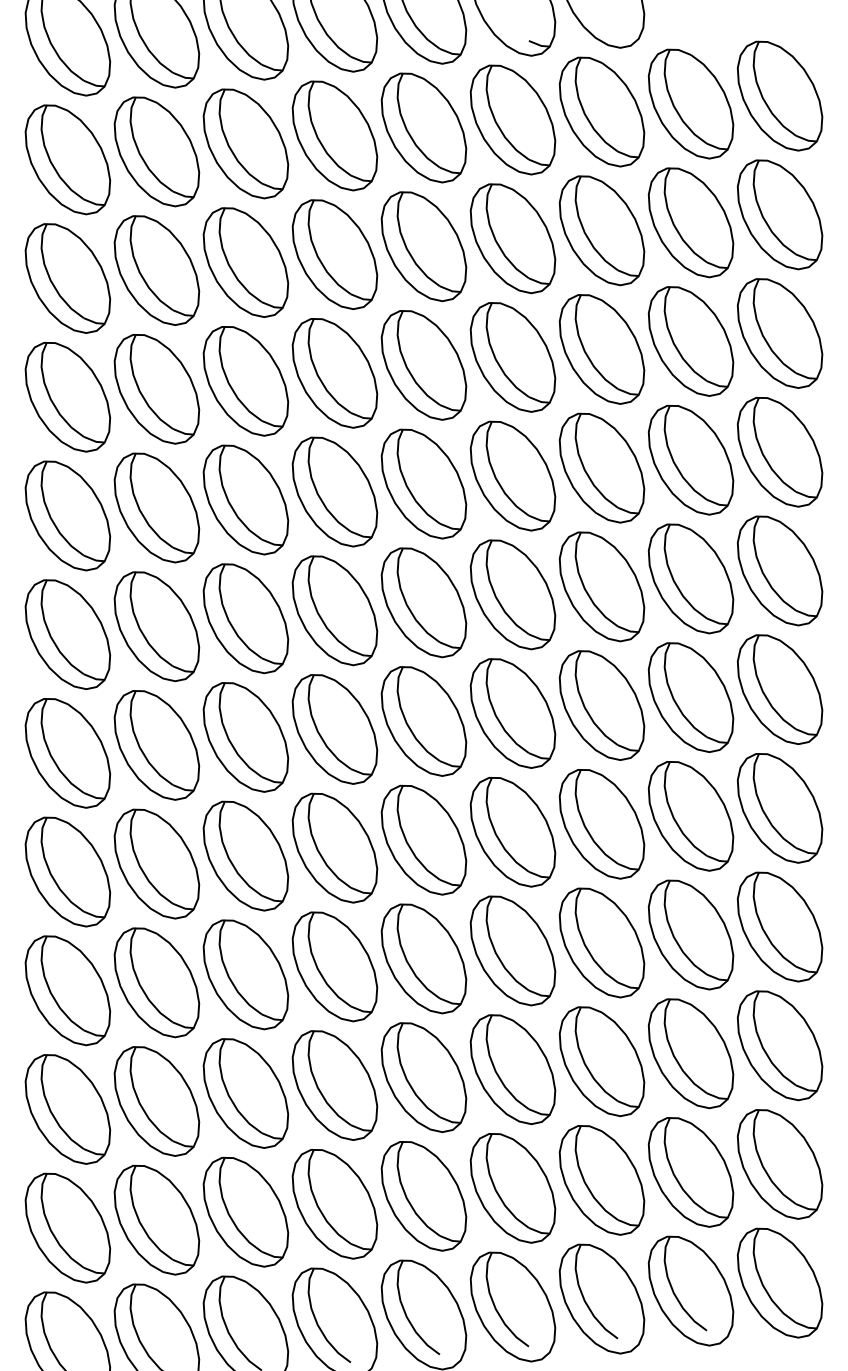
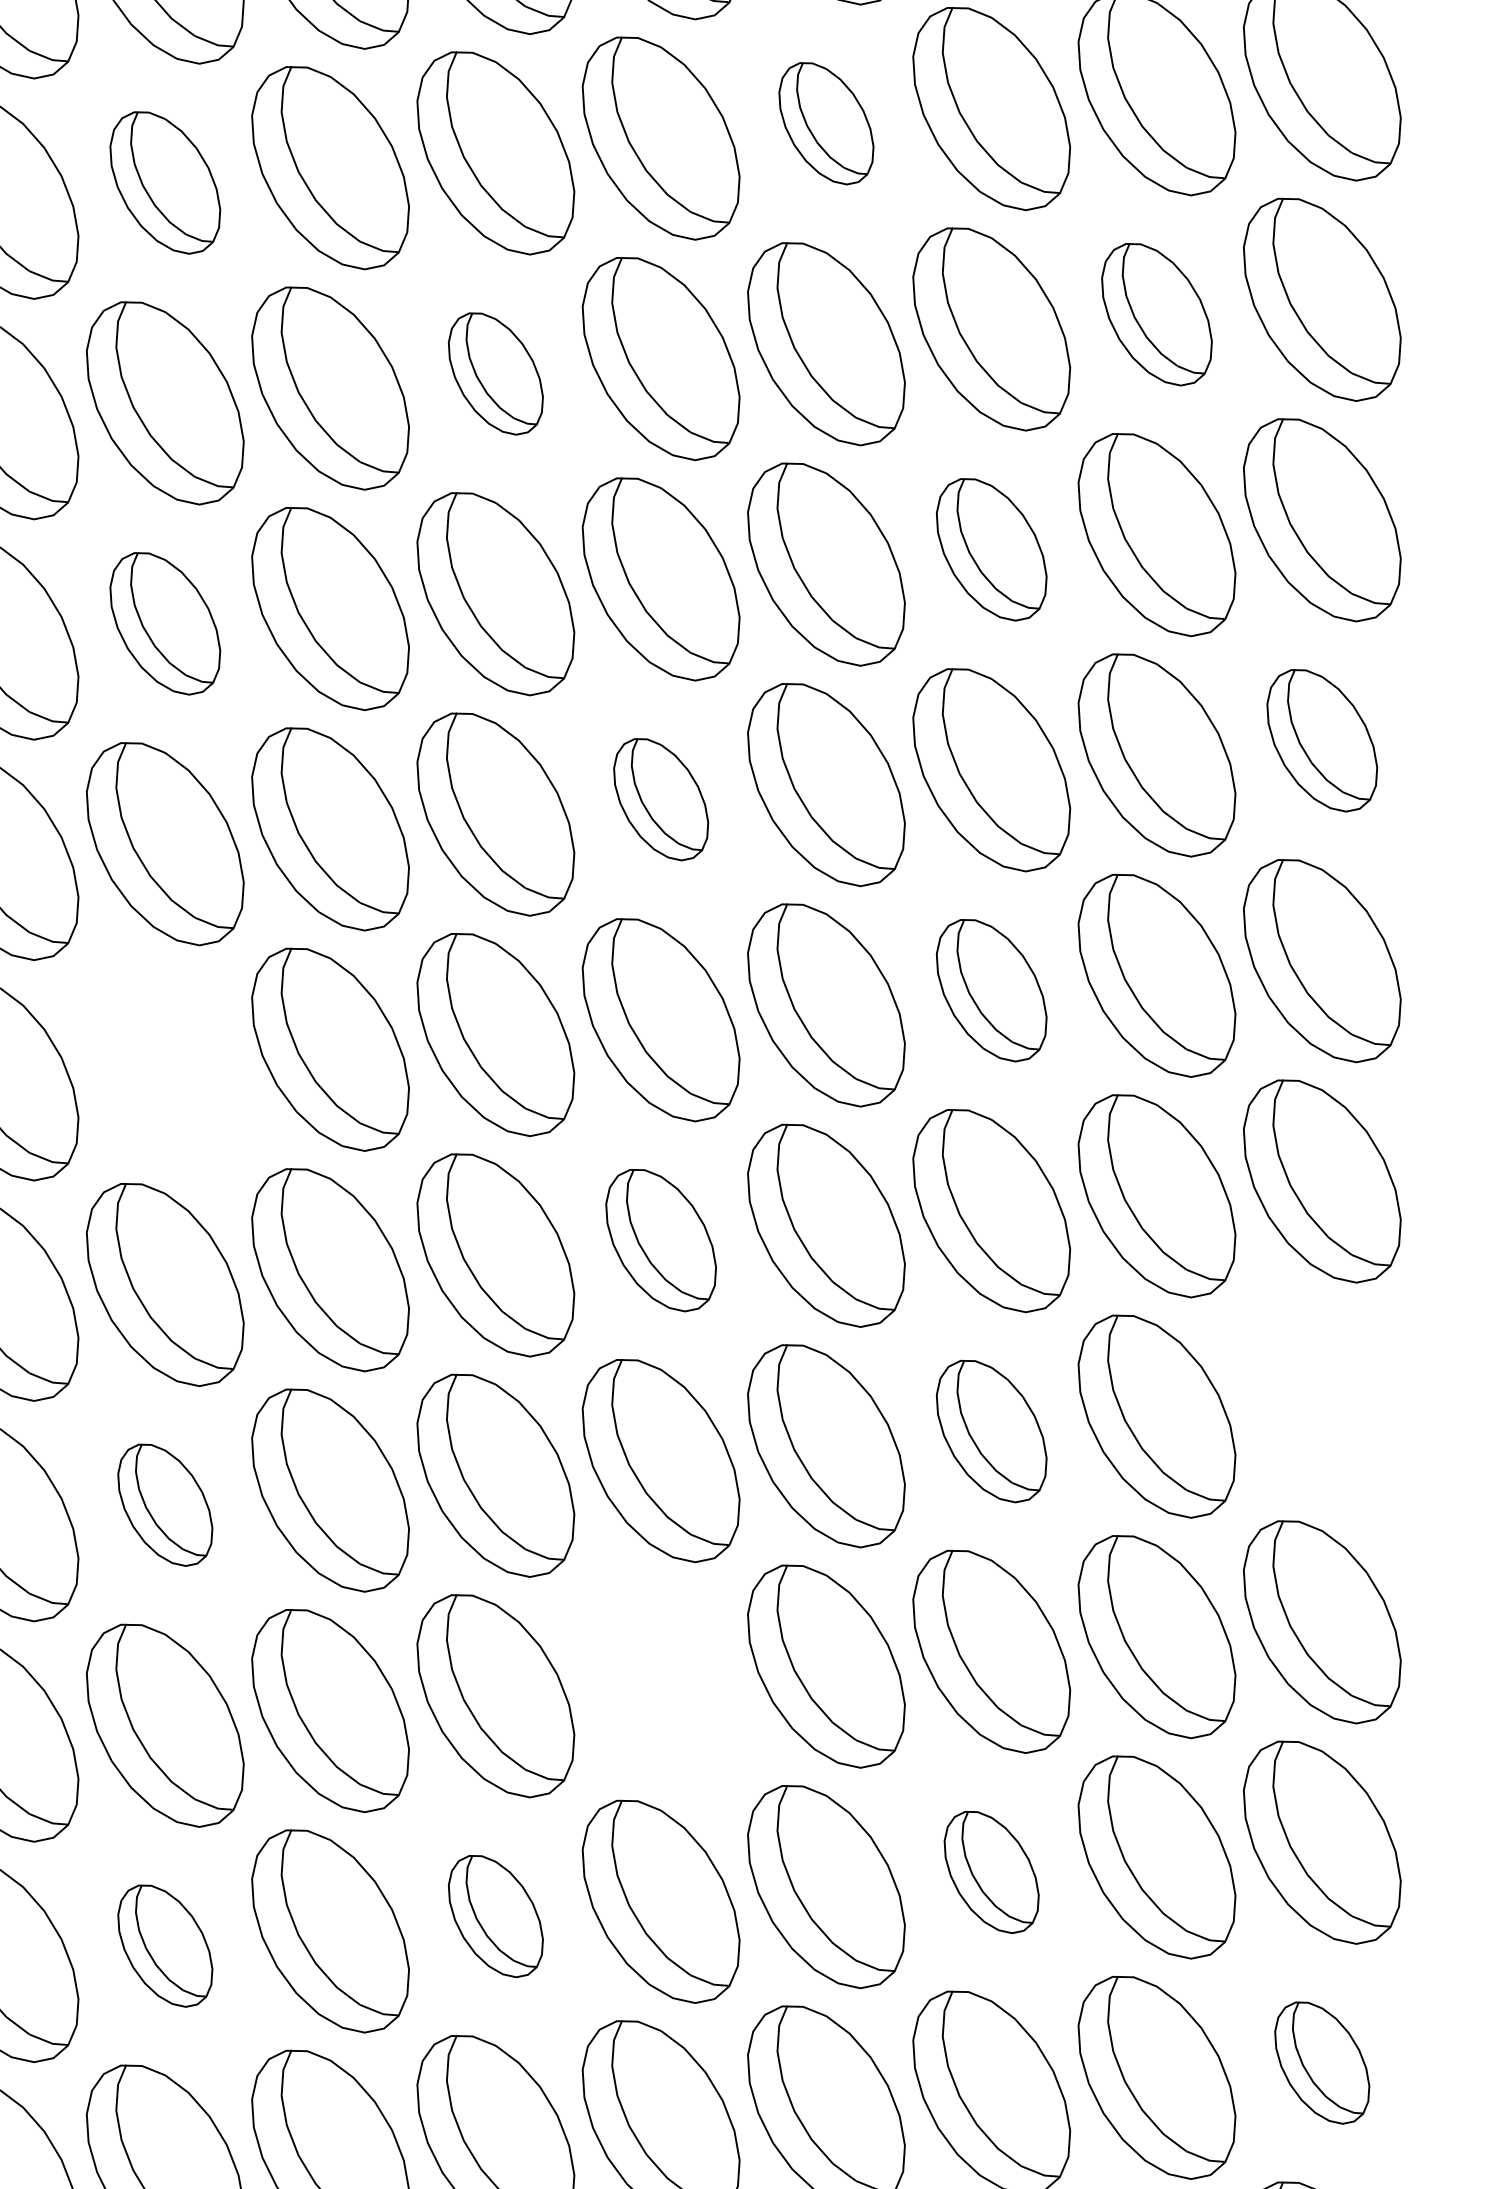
part: (512, 119) -> (825, 122), size x0.6
part: (156, 151) -> (164, 182), size x0.7
part: (690, 222) -> (1156, 314), size x0.7
part: (334, 254) -> (494, 373), size x0.6
part: (601, 349) -> (990, 549), size x0.7
part: (156, 389) -> (164, 624), size x0.7
part: (779, 452) -> (1321, 741), size x0.7
part: (423, 483) -> (660, 798), size x0.6
part: (601, 586) -> (990, 989), size x0.7
part: (156, 626) -> (164, 1064), removed
part: (423, 721) -> (660, 1240), size x0.7
part: (779, 808) -> (1321, 1402), removed
part: (601, 824) -> (990, 1431), size x0.7
part: (156, 863) -> (164, 1504), size x0.6
part: (423, 958) -> (660, 1680), removed
part: (601, 1061) -> (990, 1871), size x0.6
part: (334, 1085) -> (494, 1916), size x0.6
part: (156, 1101) -> (164, 1946), size x0.6
part: (779, 1164) -> (1321, 2063), size x0.6

